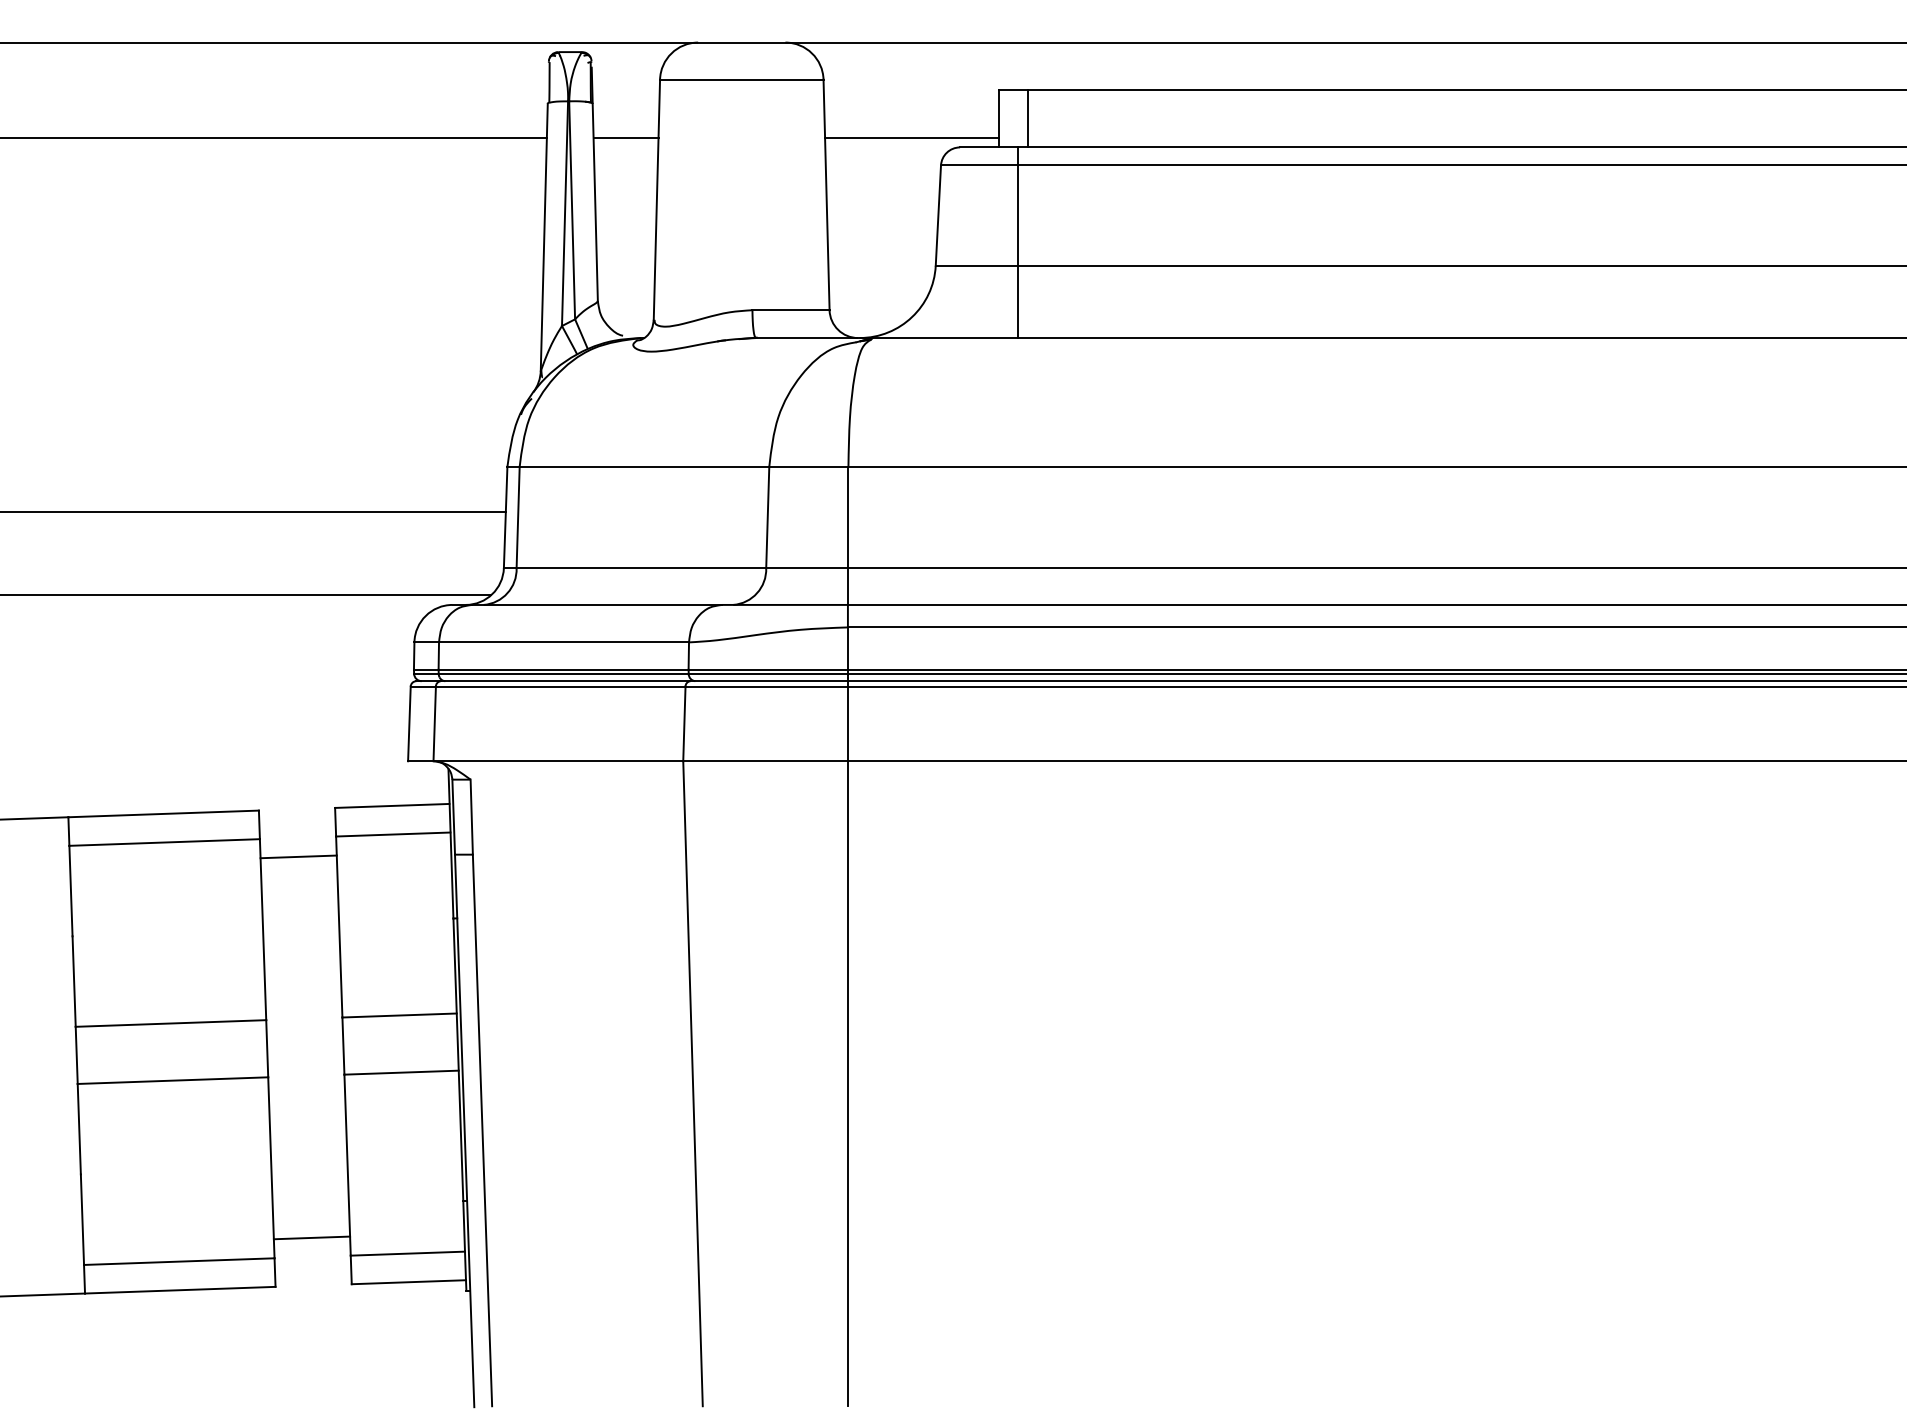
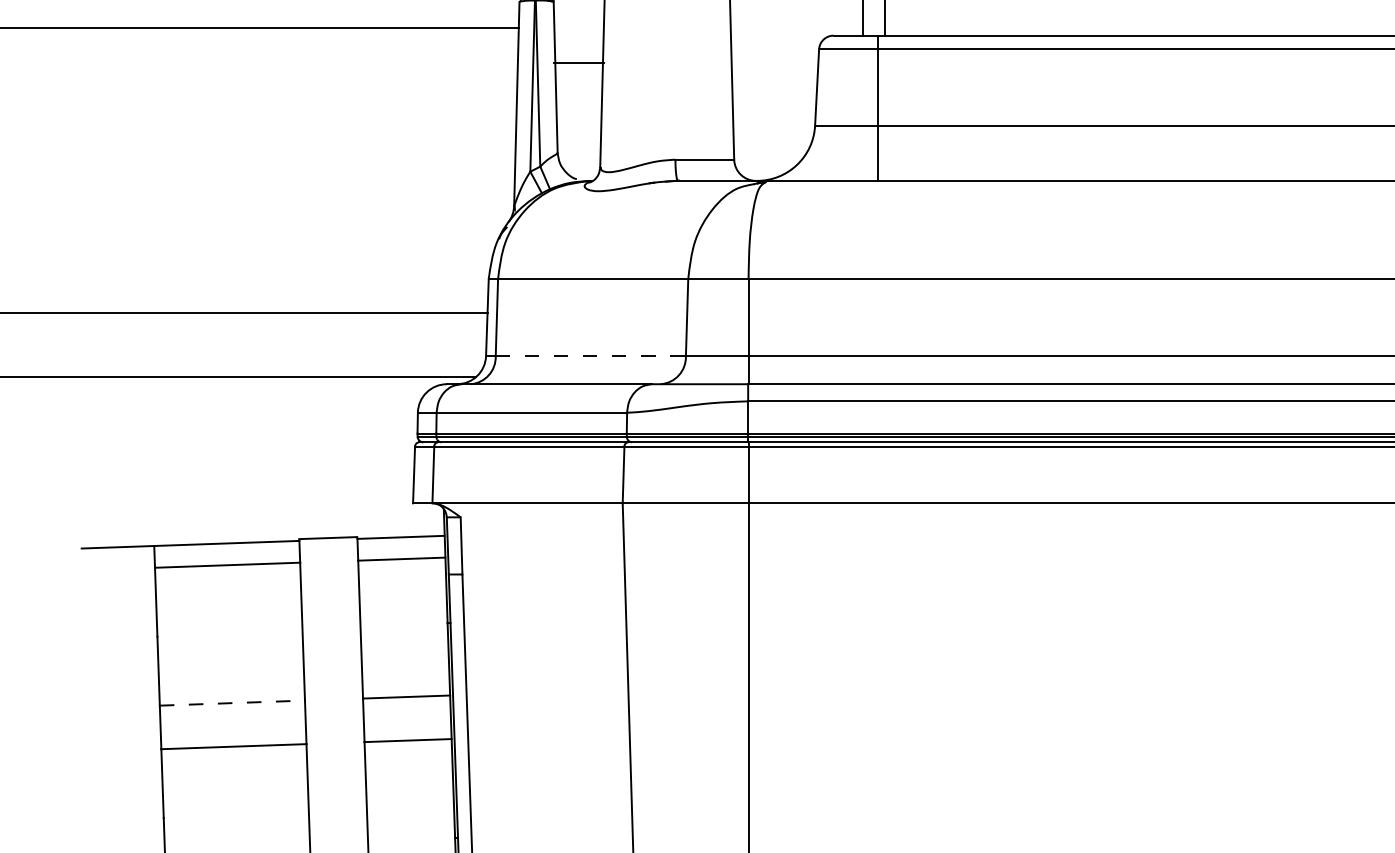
line: (625, 137) -> (578, 63), moved
line: (912, 137) -> (797, 28), removed
line: (641, 568) -> (590, 356), solid -> dashed
line: (298, 856) -> (328, 537), moved
line: (171, 1023) -> (232, 703), solid -> dashed

